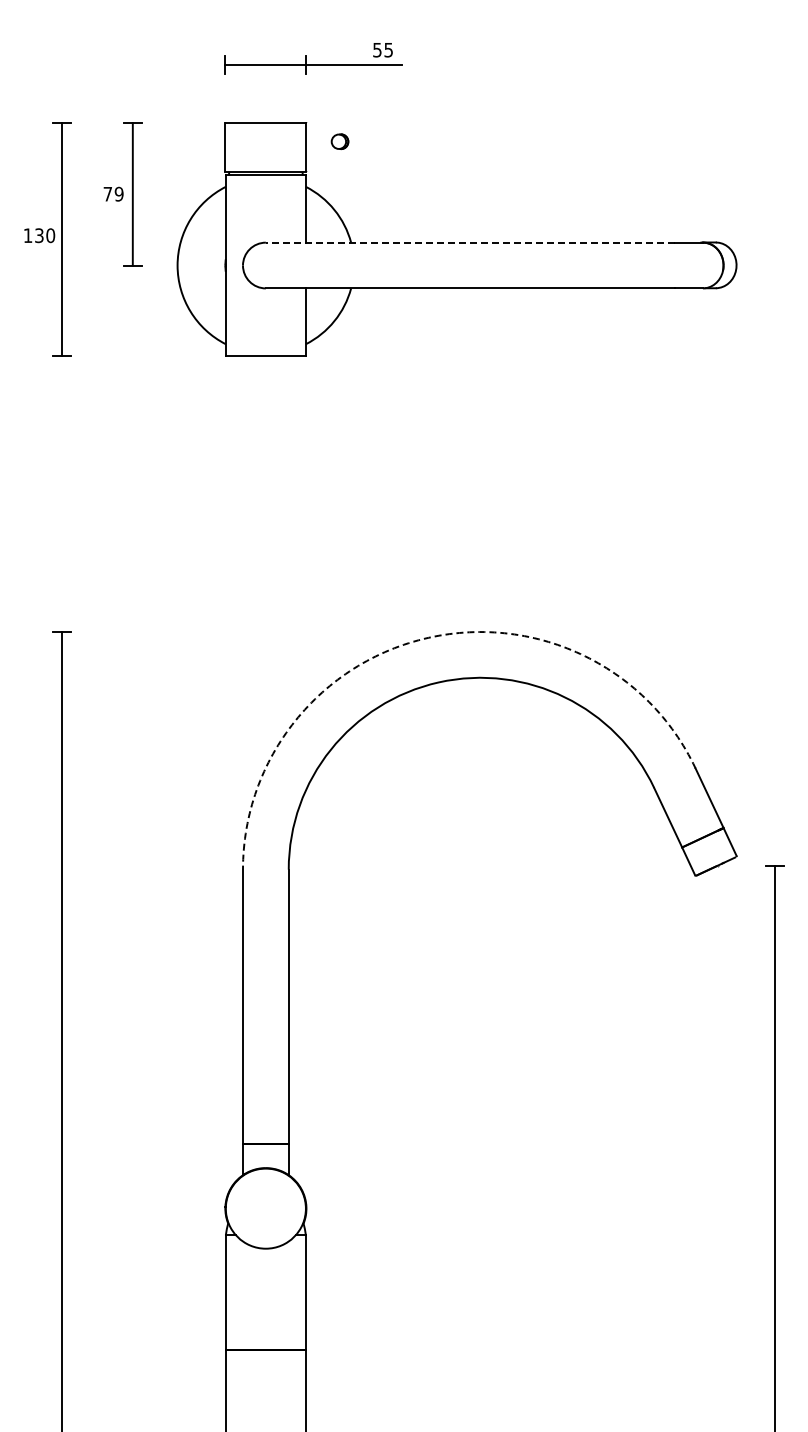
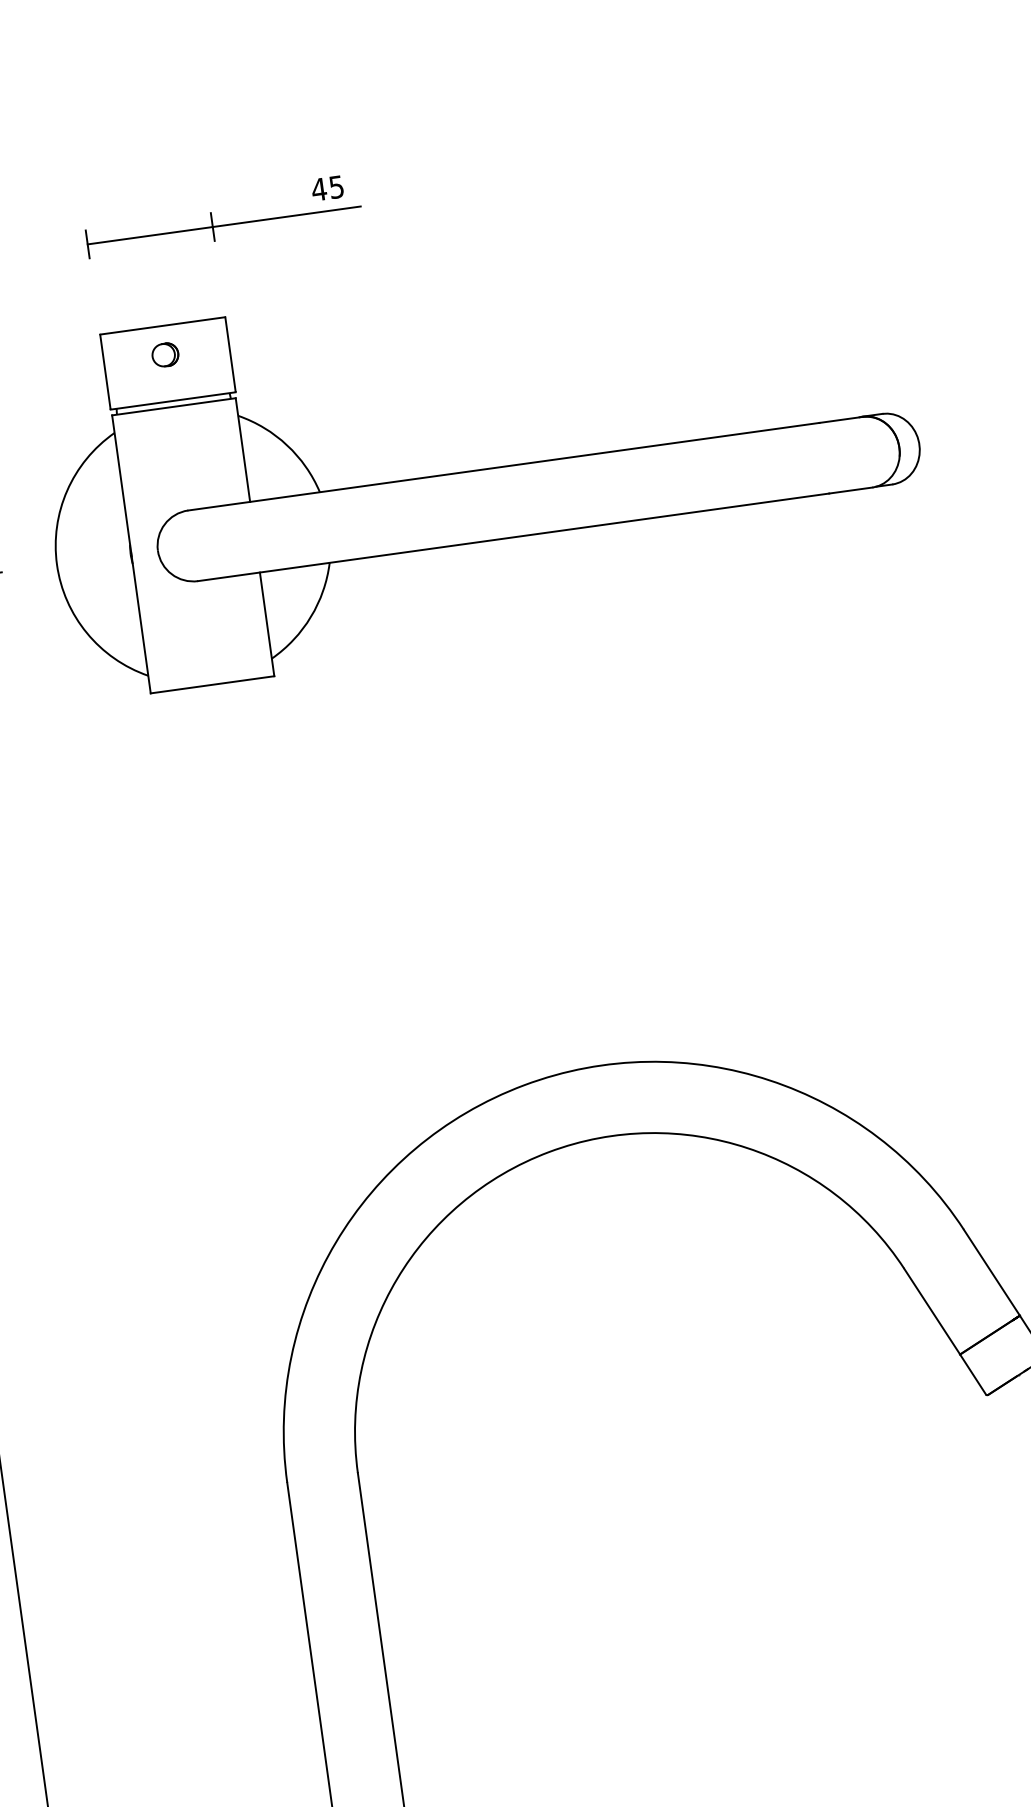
text: (377, 50) -> (319, 190), 55 -> 45
part: (339, 141) -> (164, 354), moved
line: (470, 242) -> (504, 466), dashed -> solid
arc: (428, 637) -> (523, 1084), dashed -> solid

